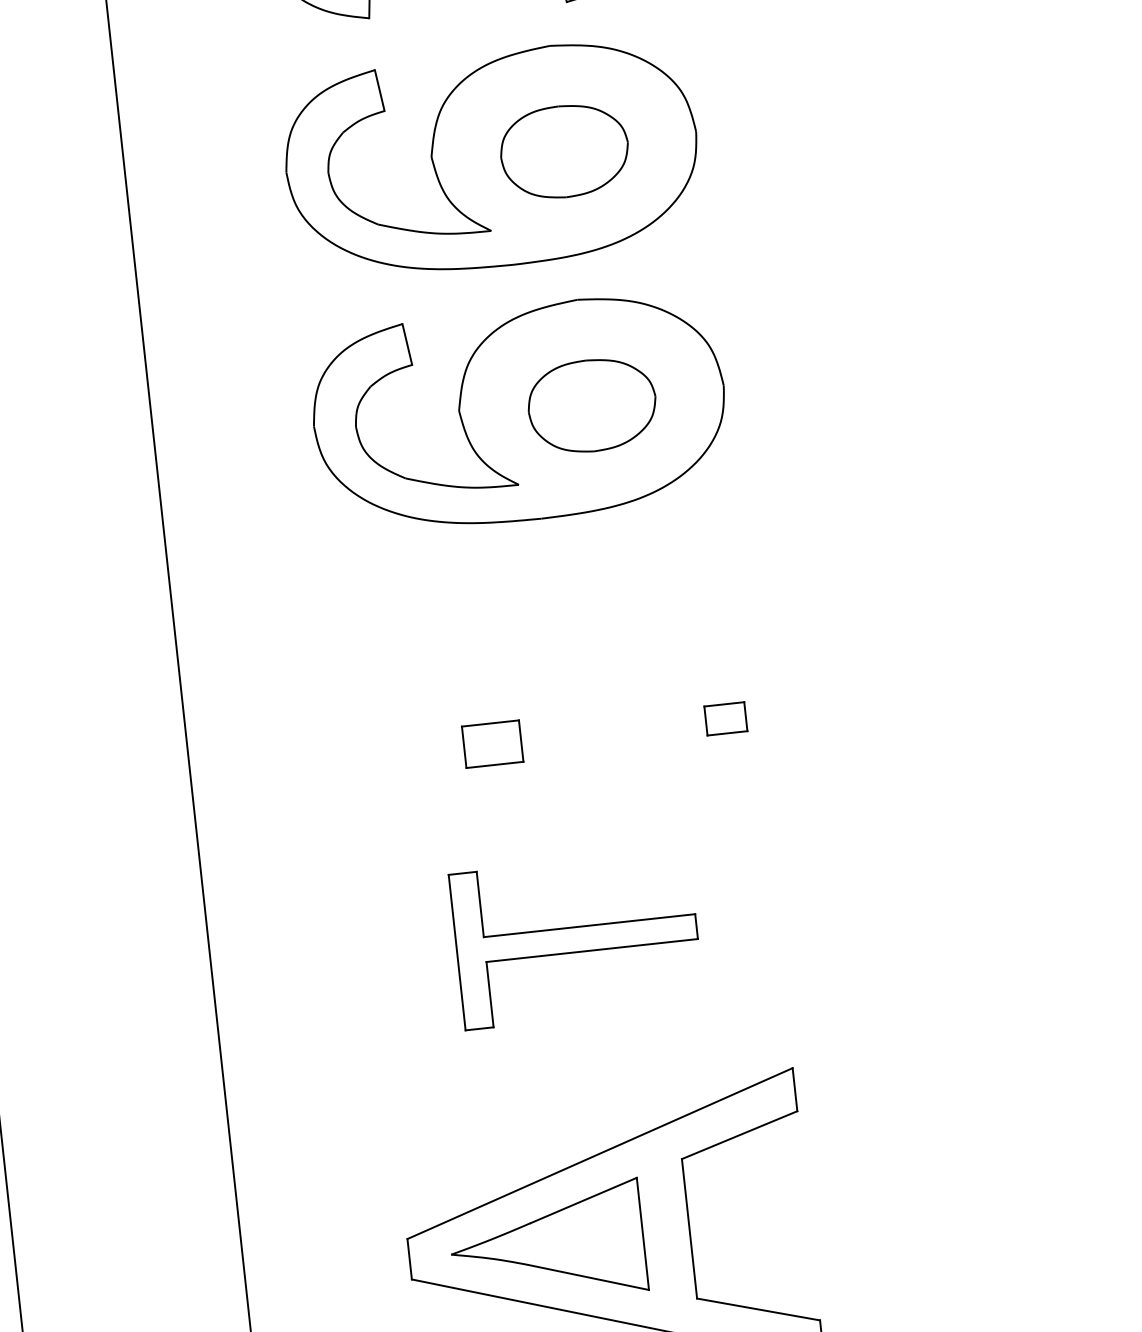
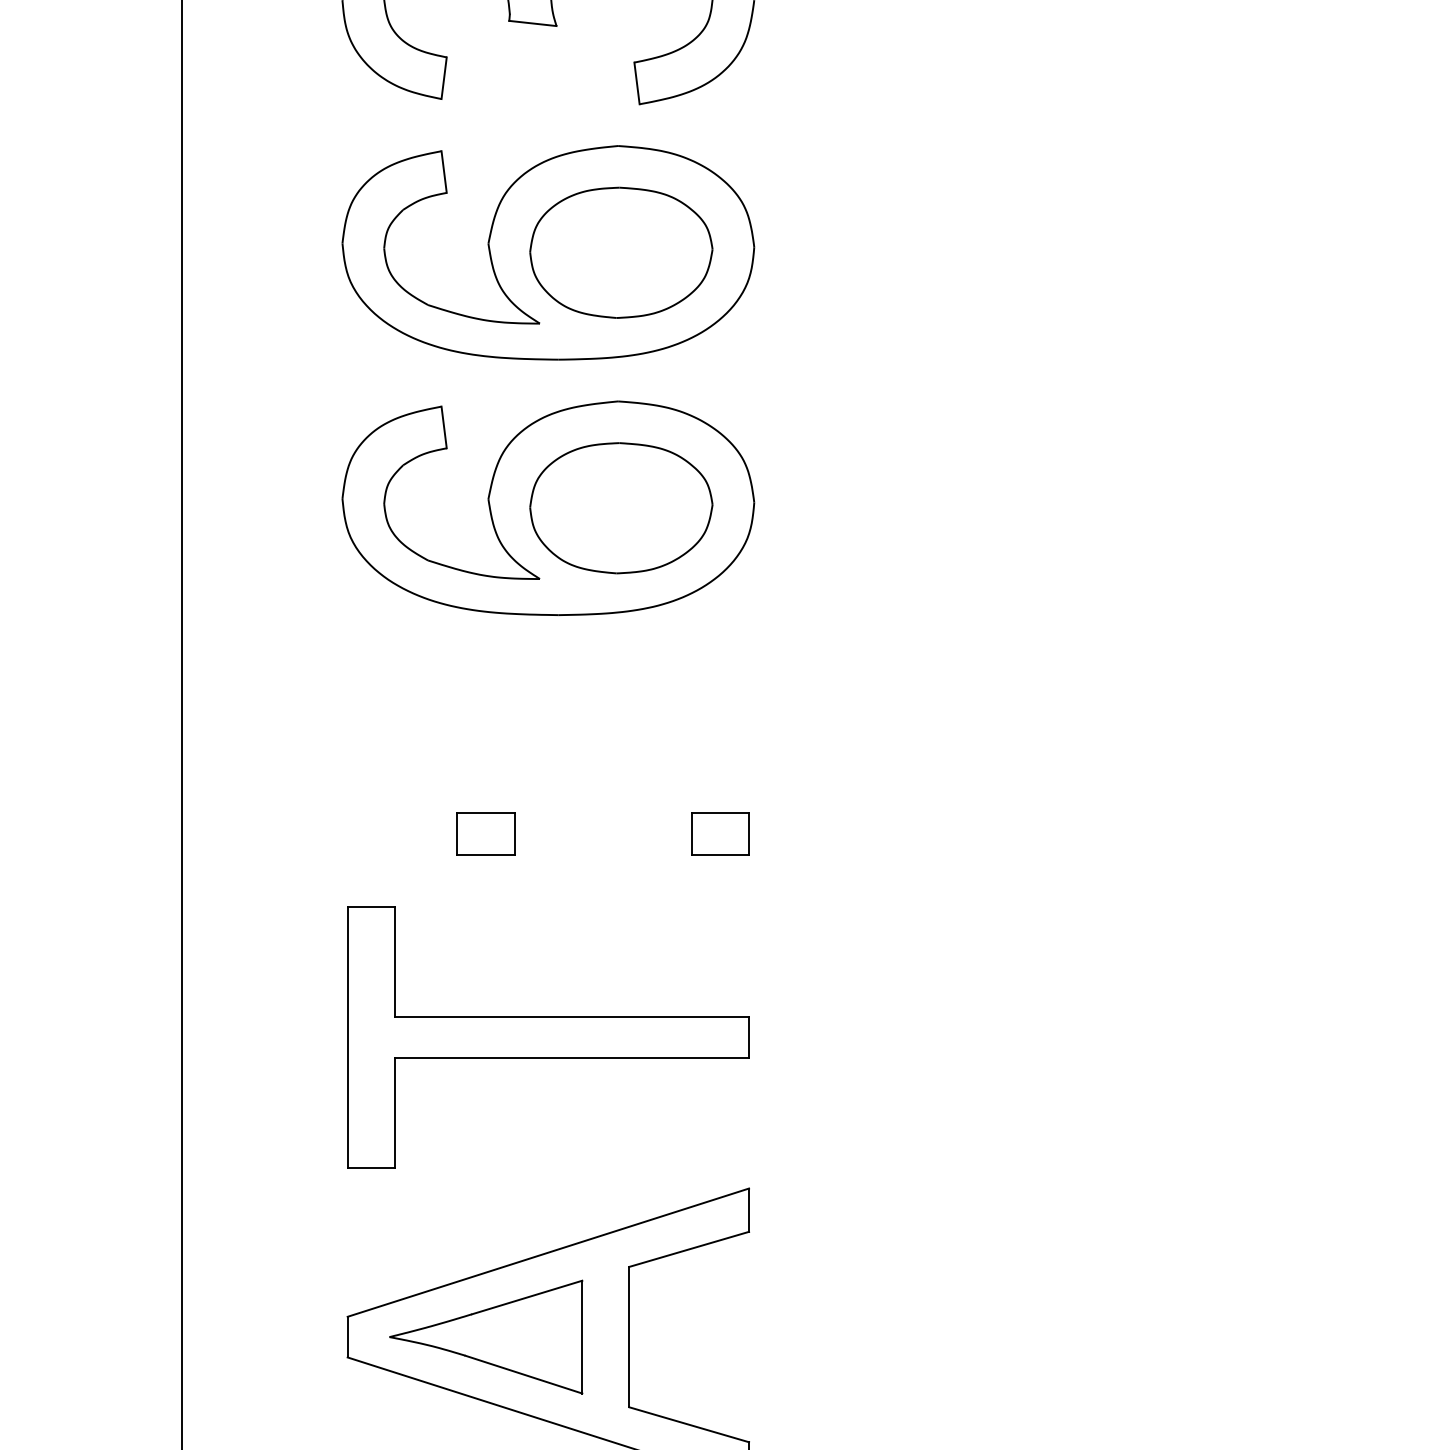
part: (564, 151) -> (621, 252), size x1.43
part: (592, 405) -> (621, 508), size x1.43
part: (725, 718) -> (720, 833), size x1.43
part: (576, 939) -> (548, 1037), size x1.67

